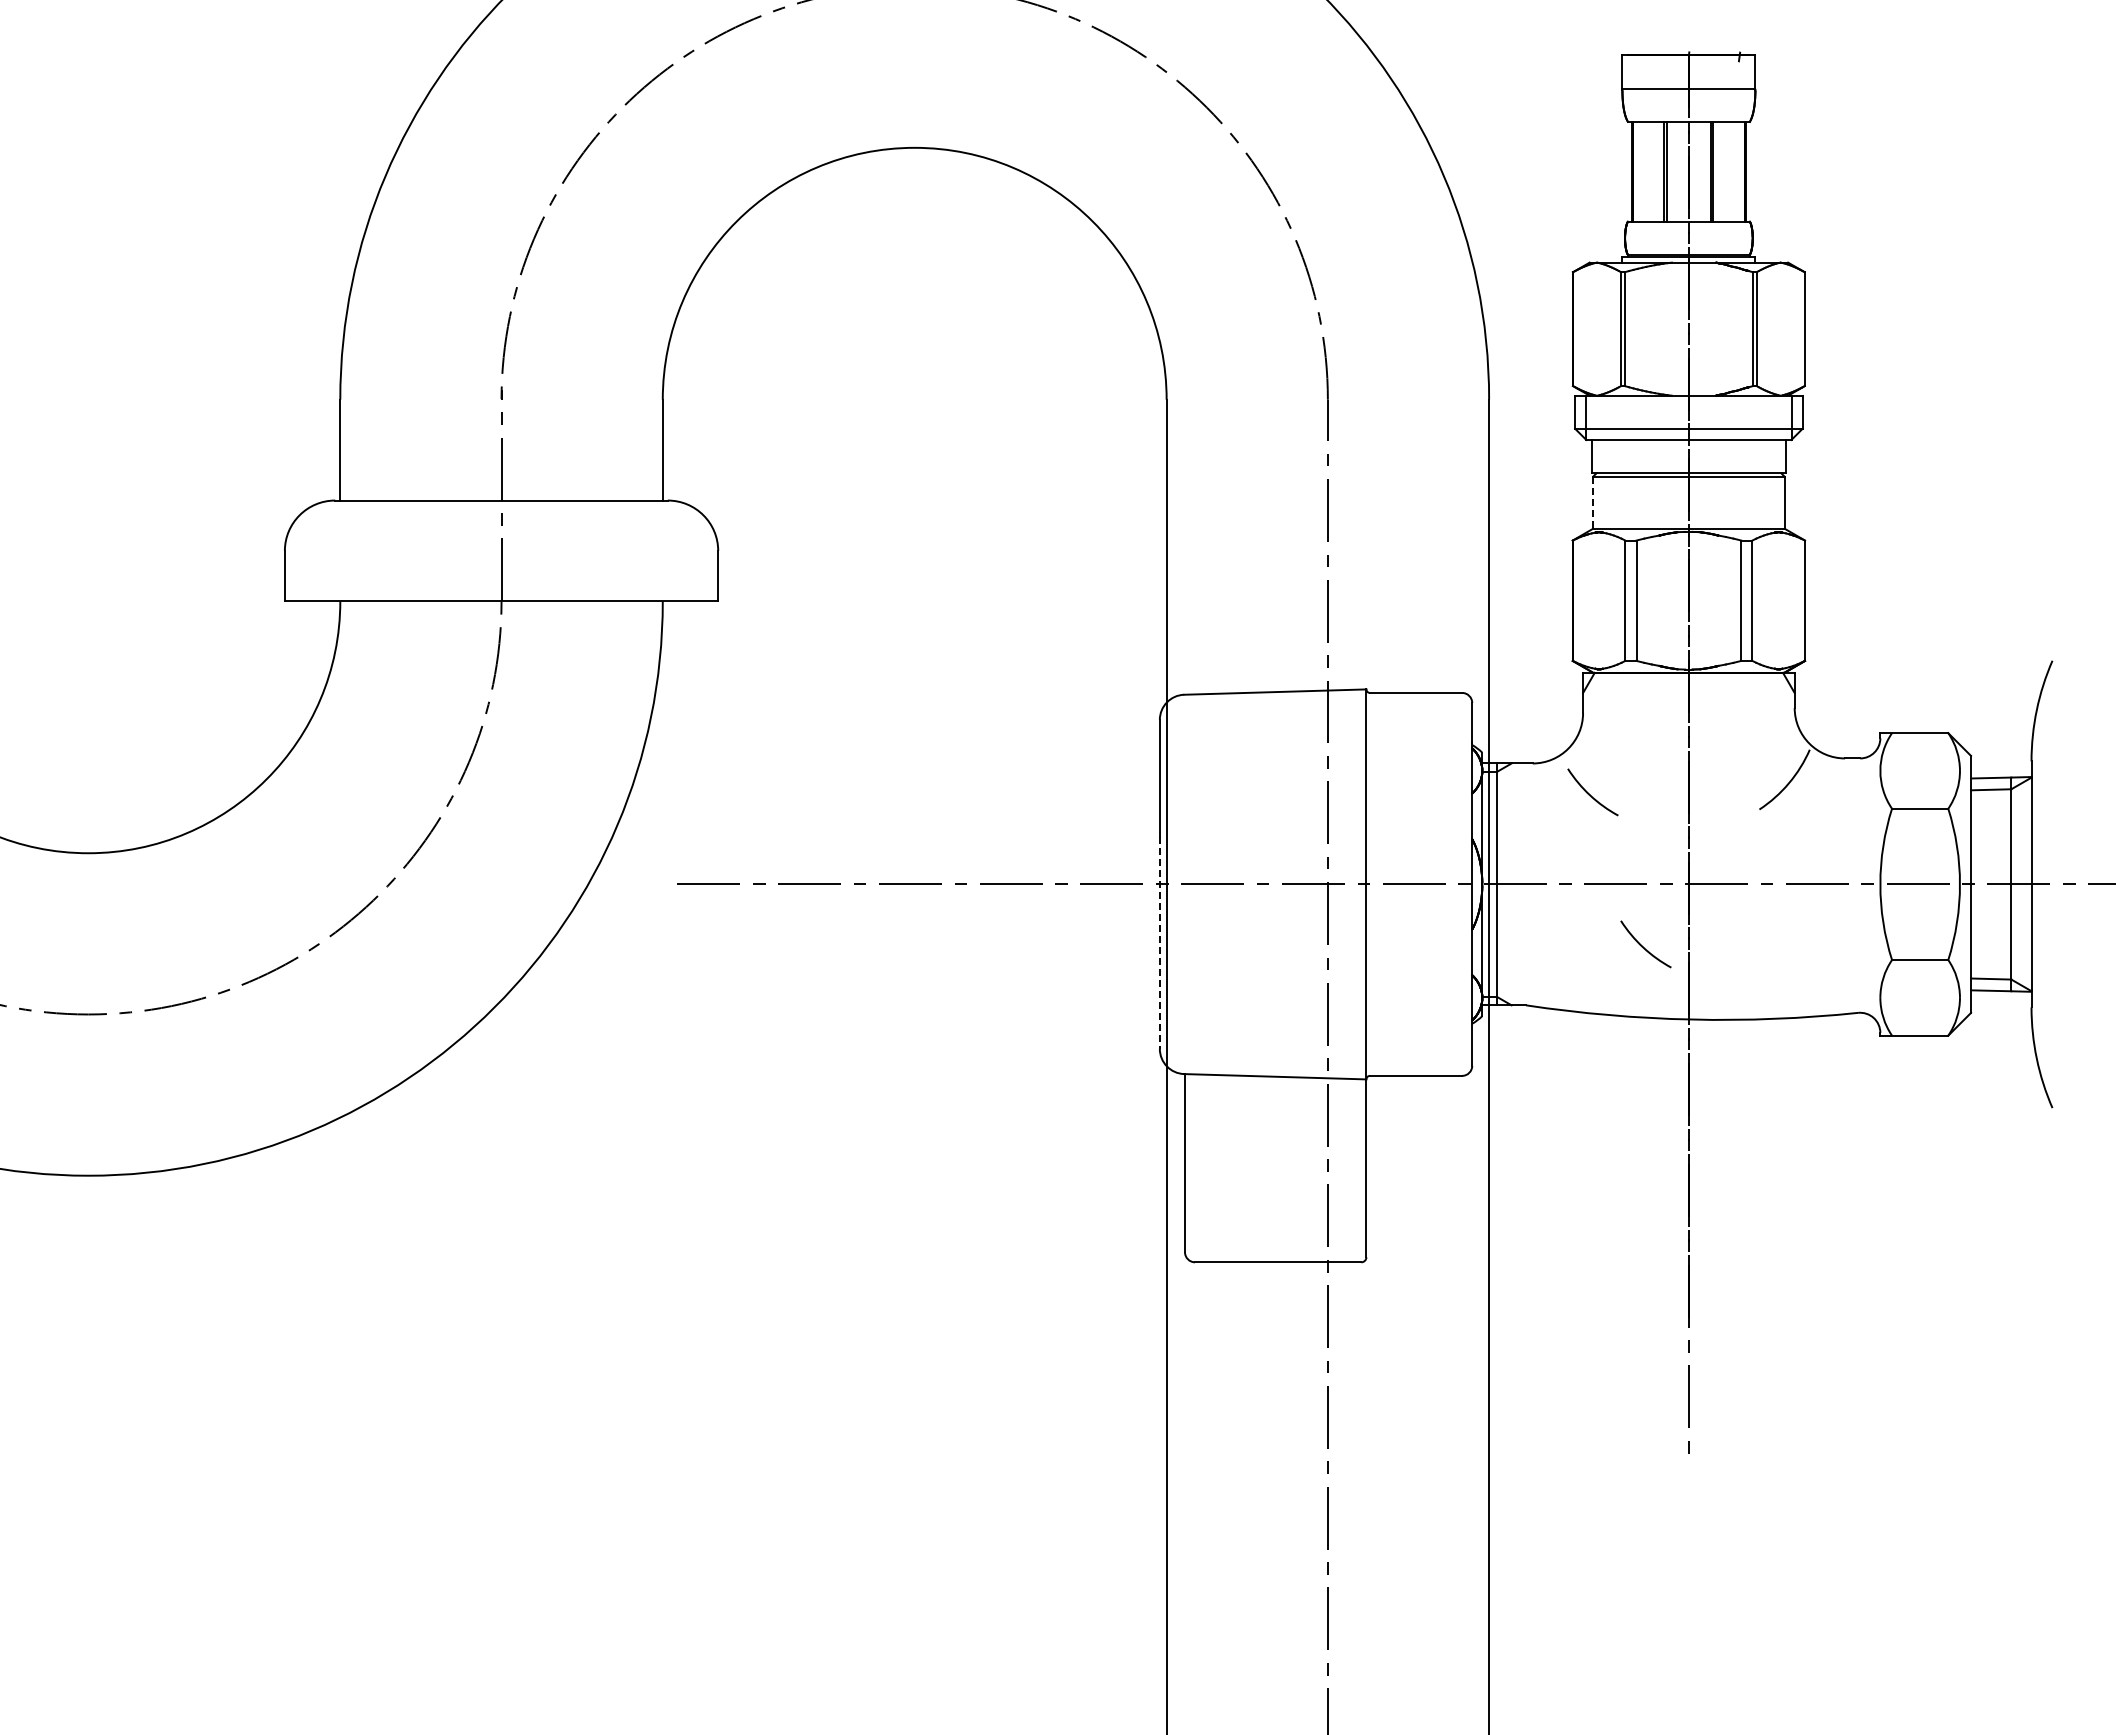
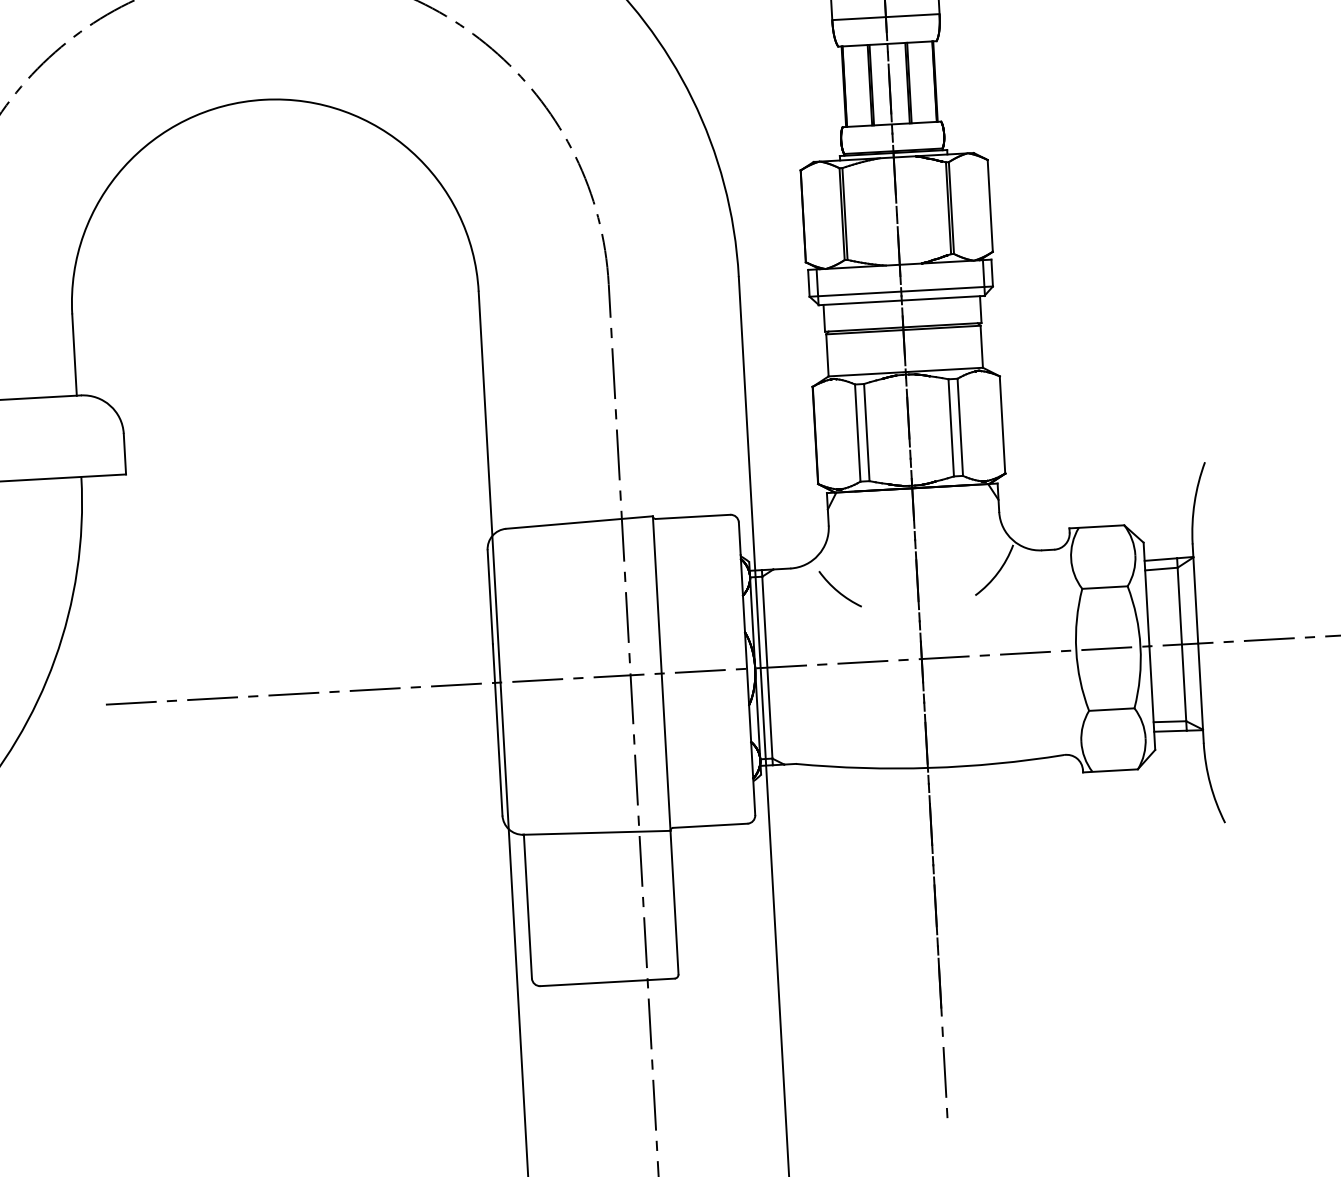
line: (1593, 503) -> (827, 356), dashed -> solid
line: (1159, 943) -> (497, 730), dashed -> solid
arc: (1643, 946) -> (888, 711), removed

